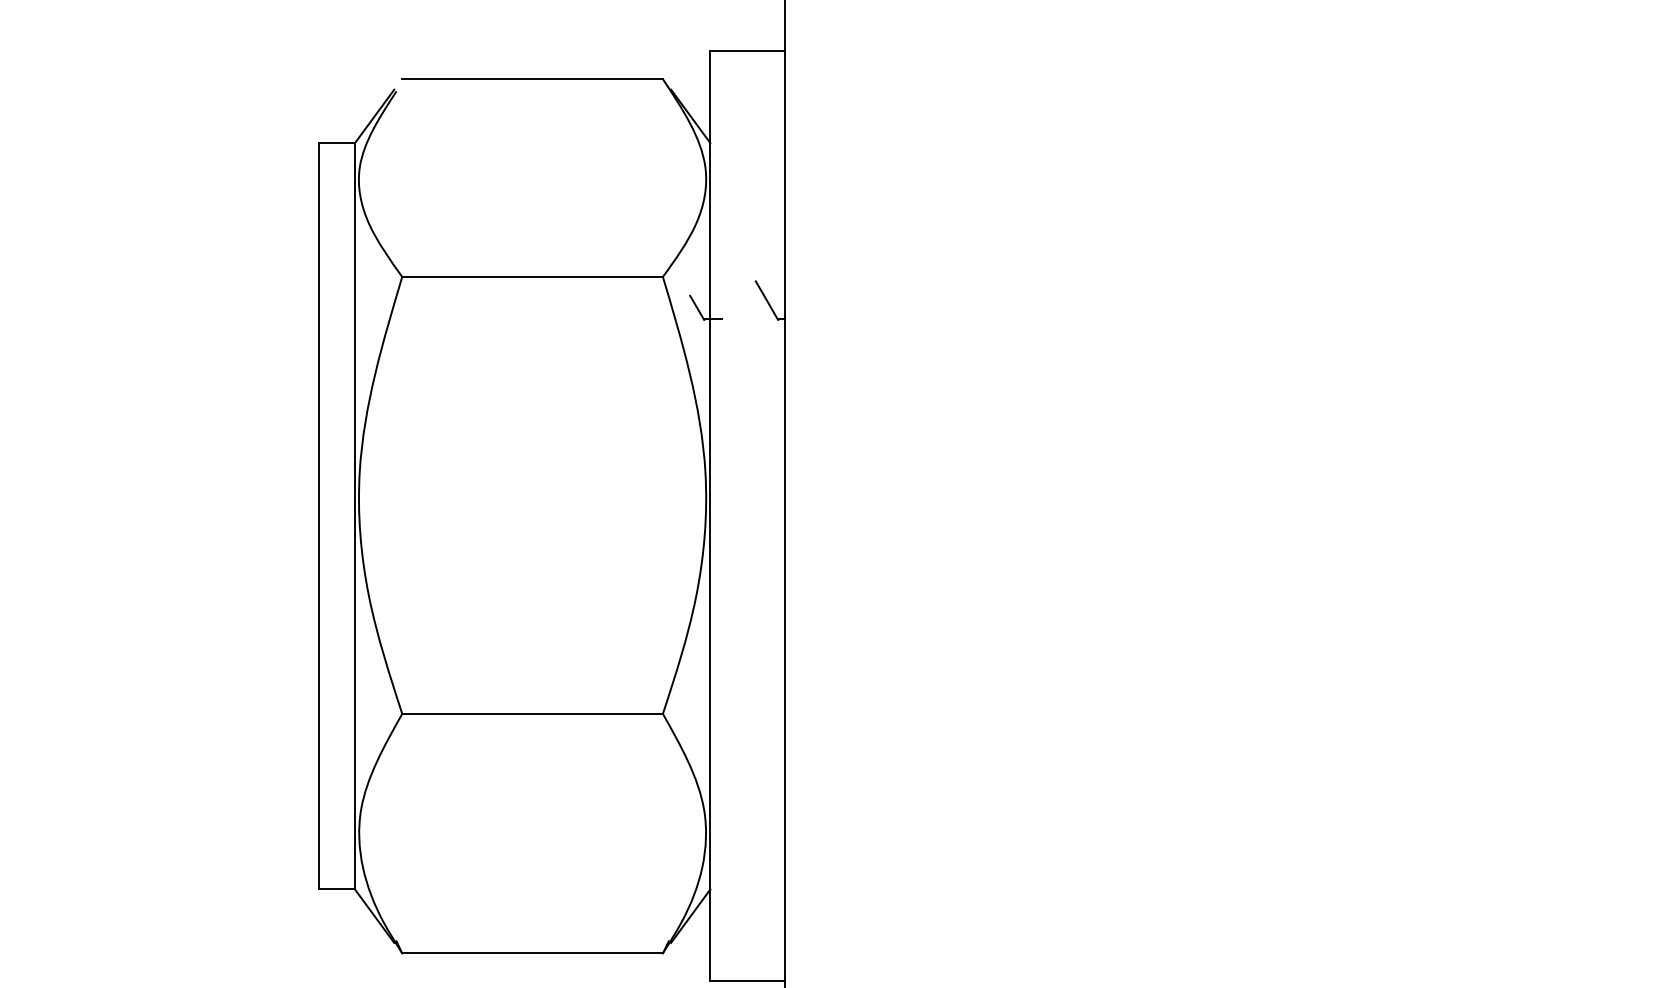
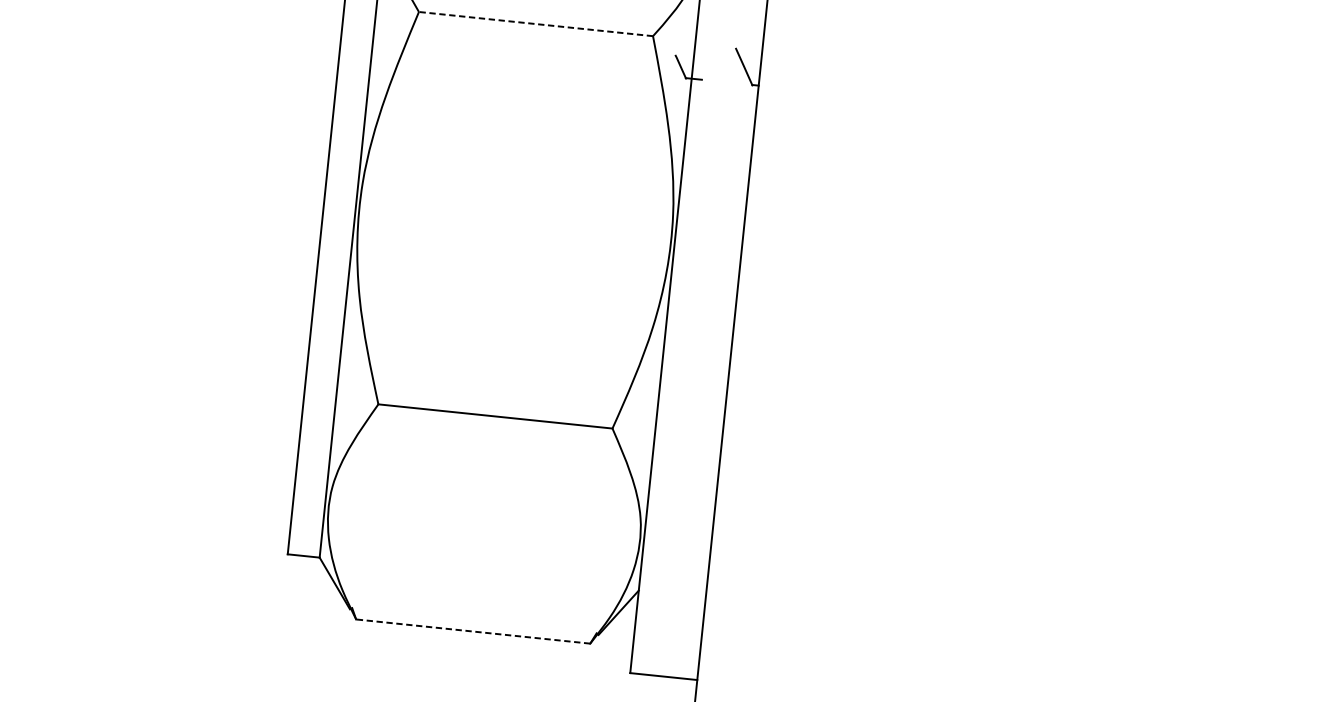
line: (532, 276) -> (535, 23), solid -> dashed
line: (532, 953) -> (473, 631), solid -> dashed

